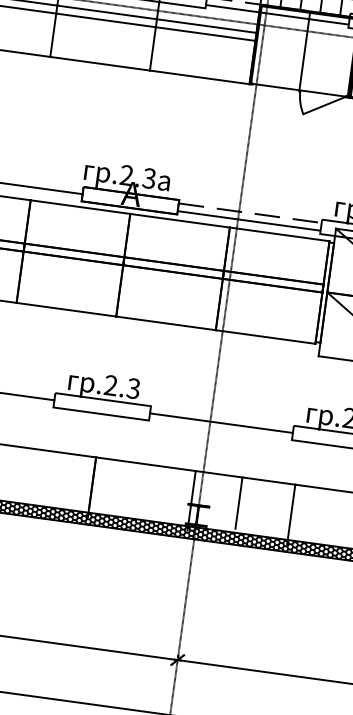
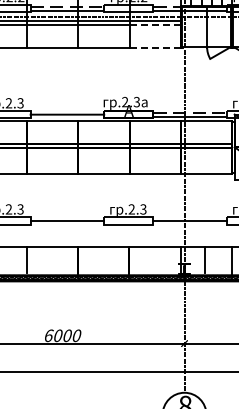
line: (205, 34) -> (155, 25), solid -> dashed
line: (200, 77) -> (155, 47), solid -> dashed

